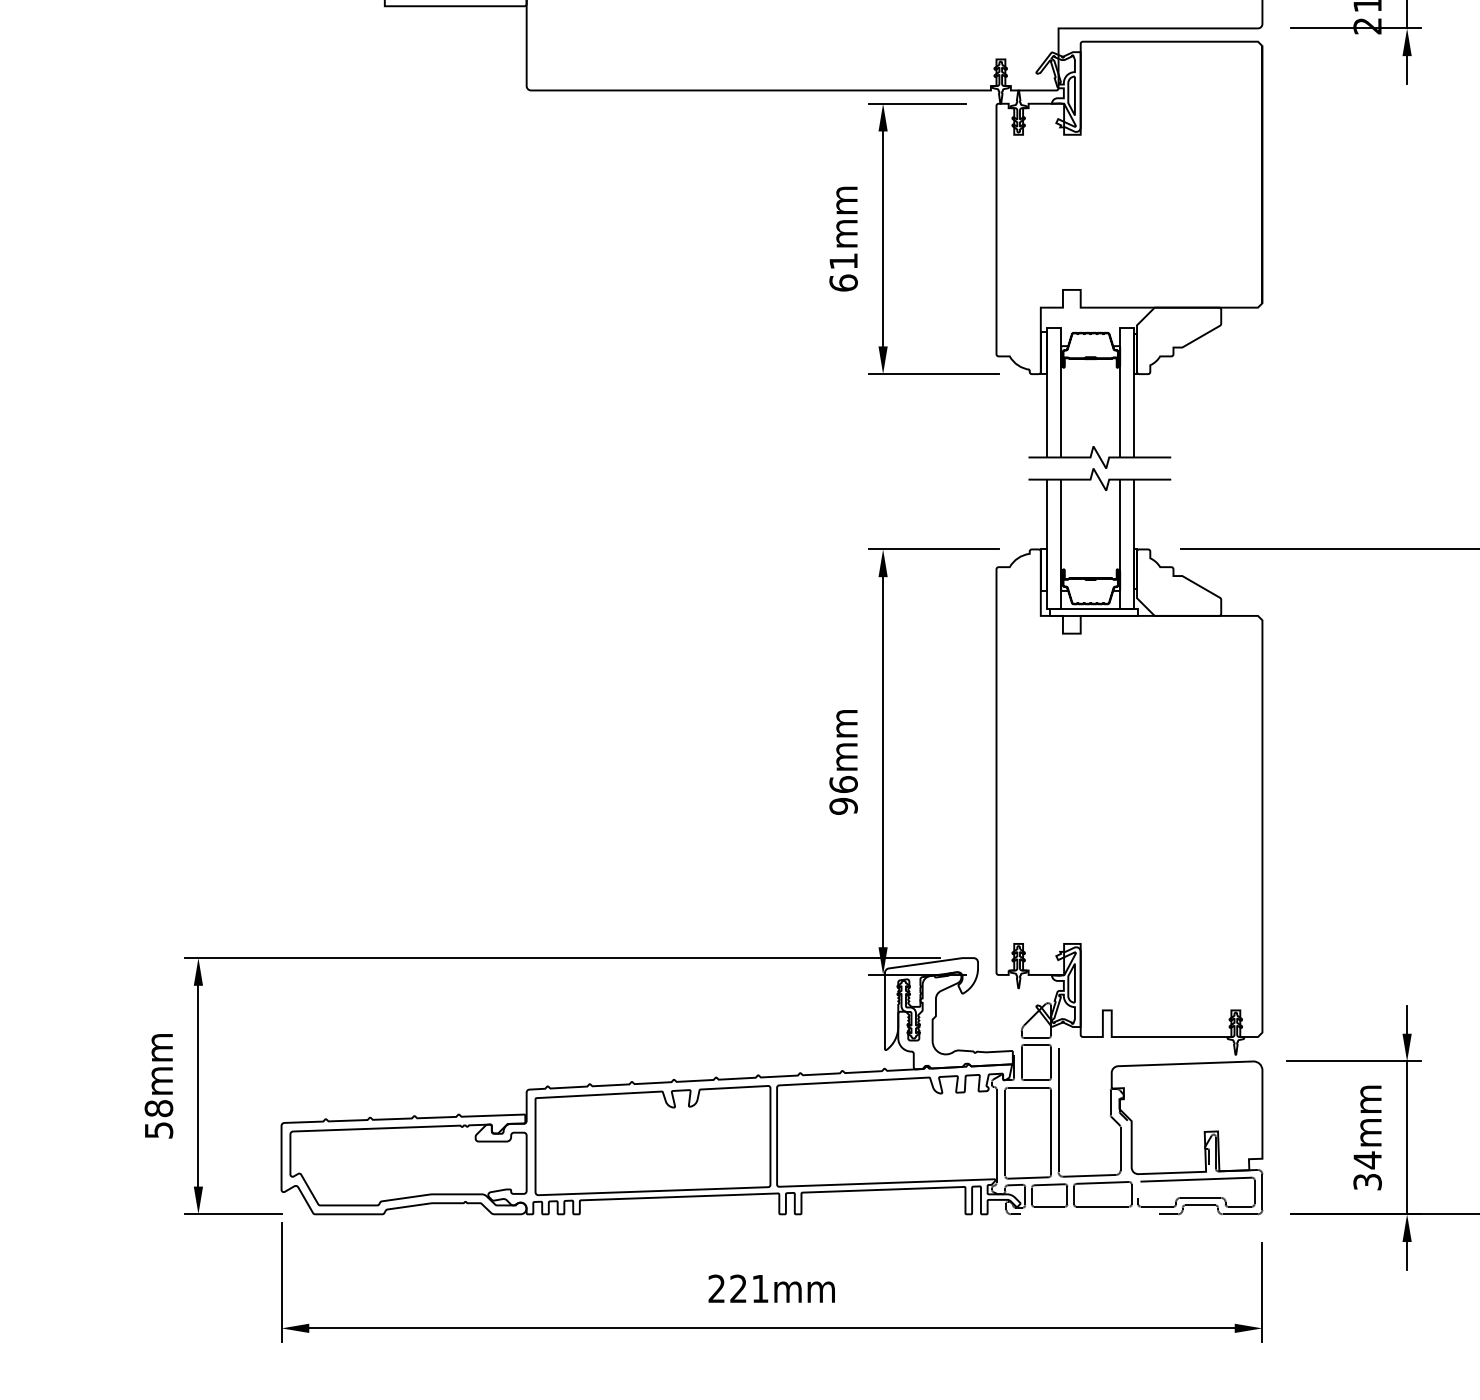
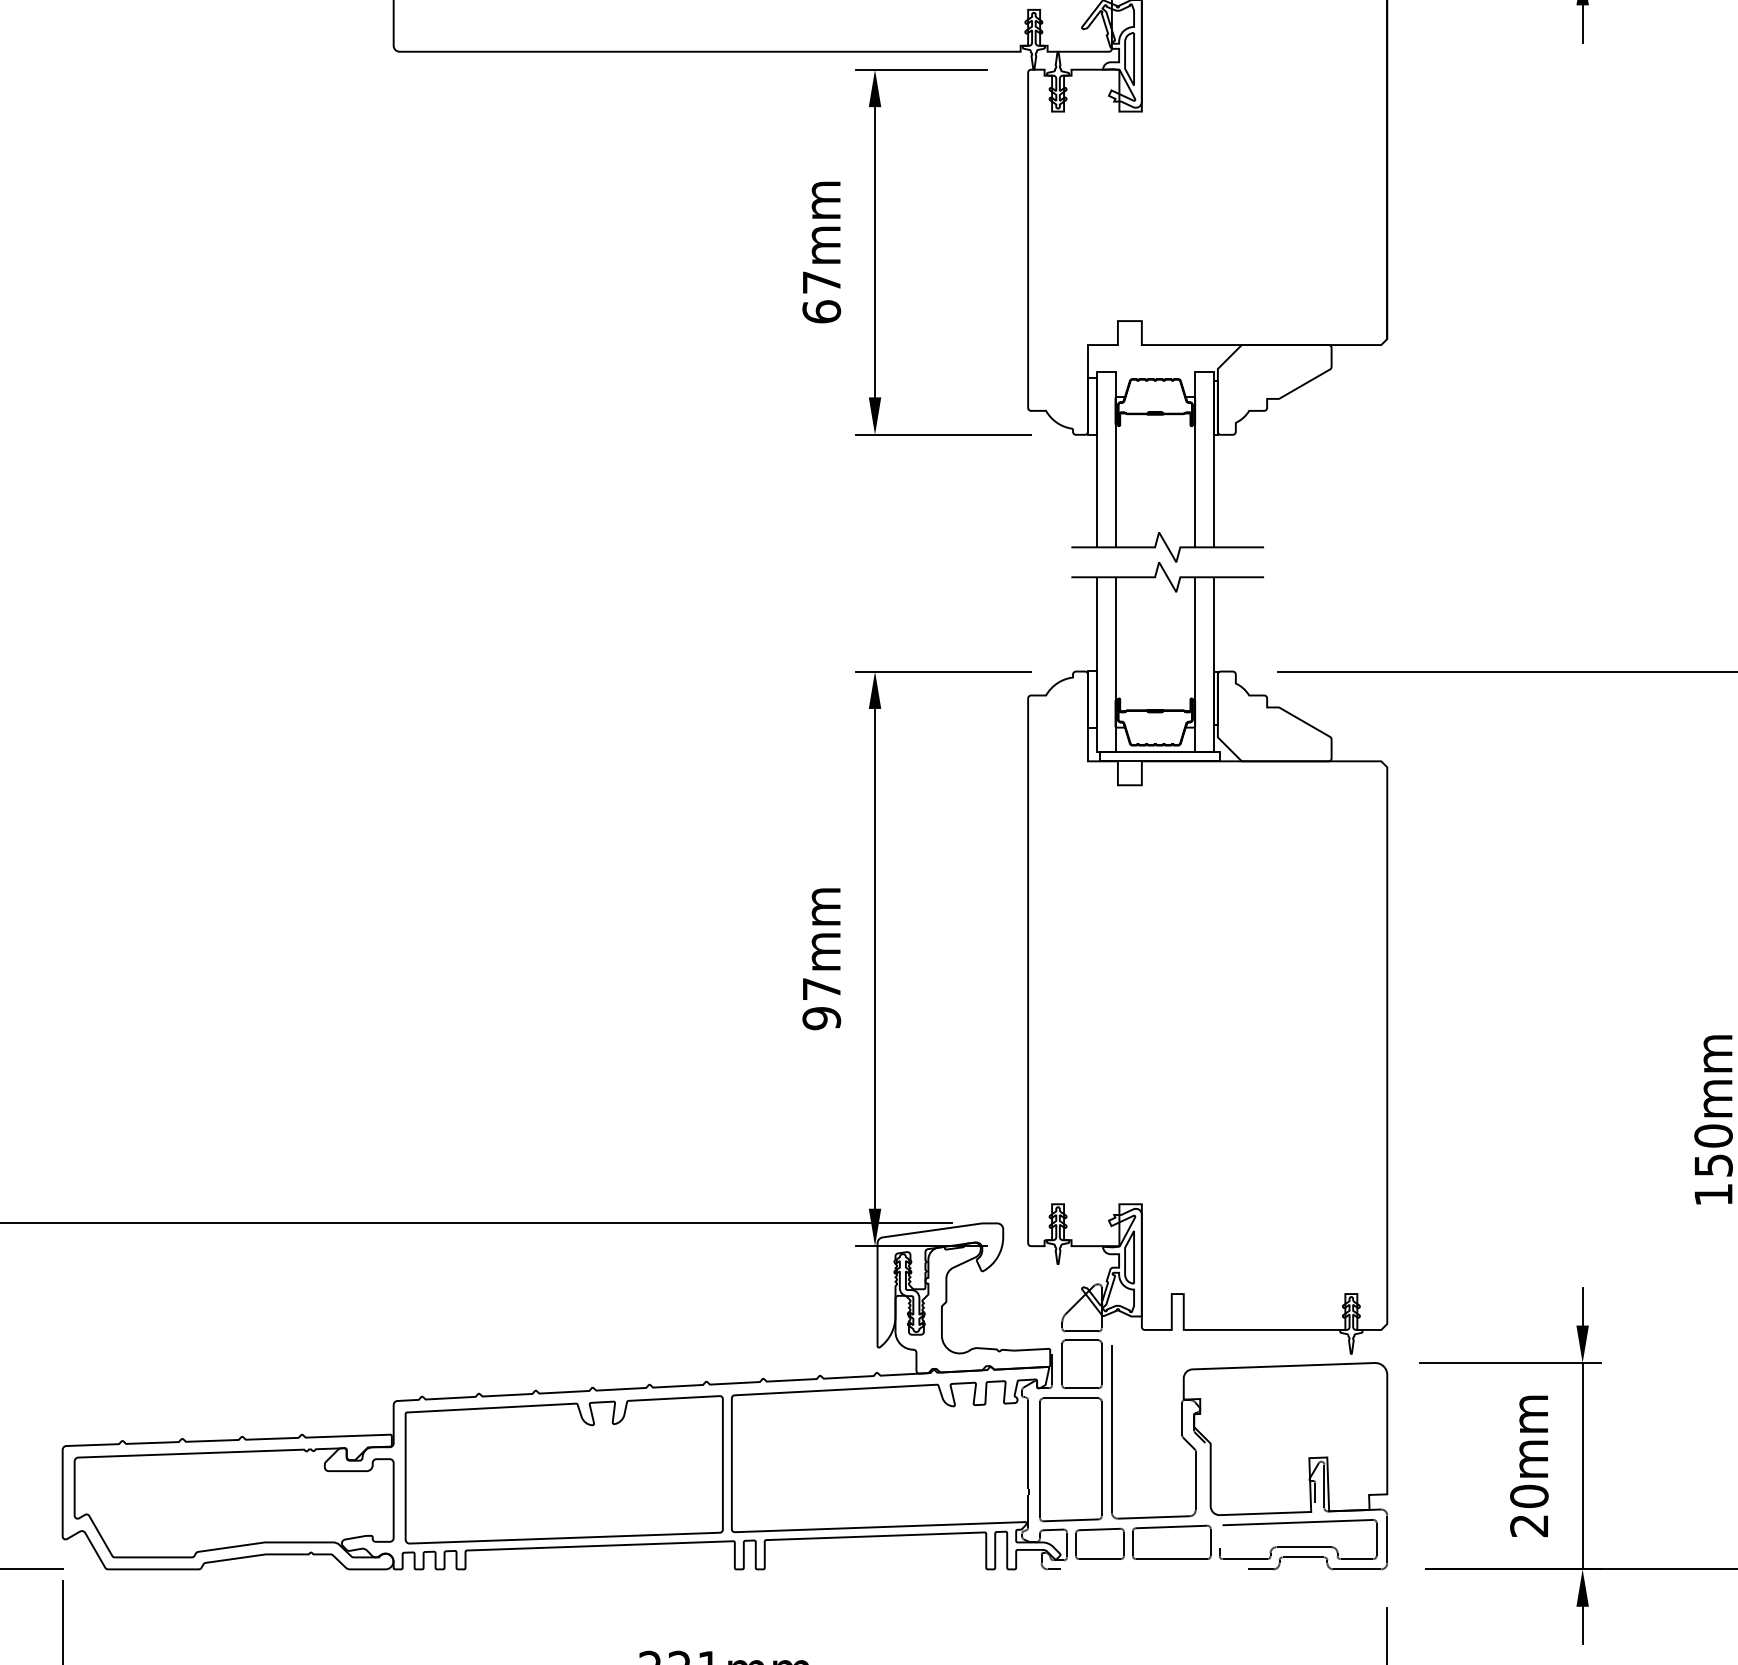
text: (843, 261) -> (821, 282), 61mm -> 67mm
text: (843, 784) -> (821, 988), 96mm -> 97mm
text: (1367, 1170) -> (1529, 1510), 34mm -> 20mm

